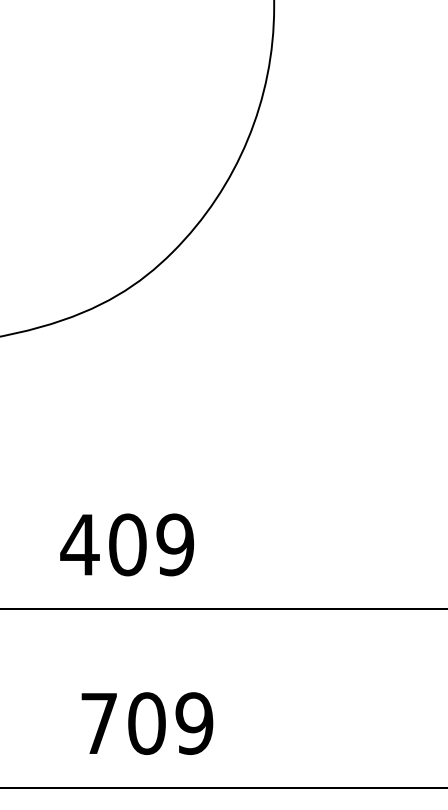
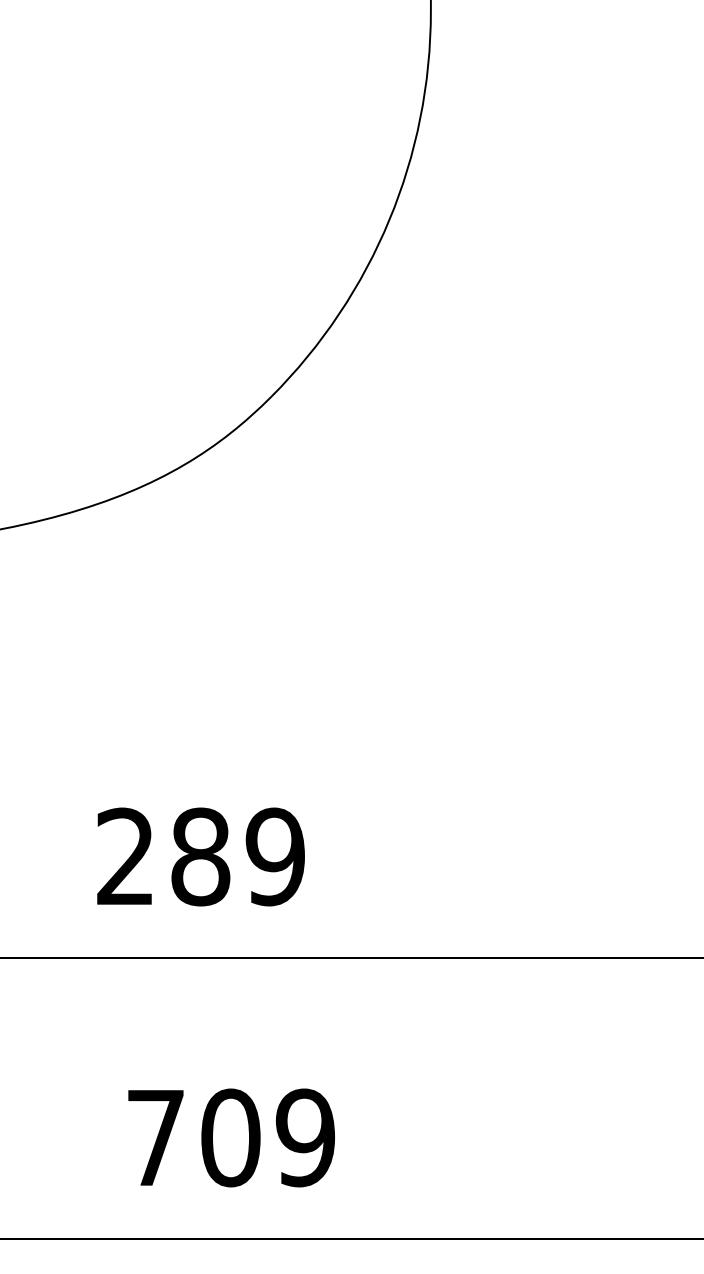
text: (103, 544) -> (162, 856), 409 -> 289

